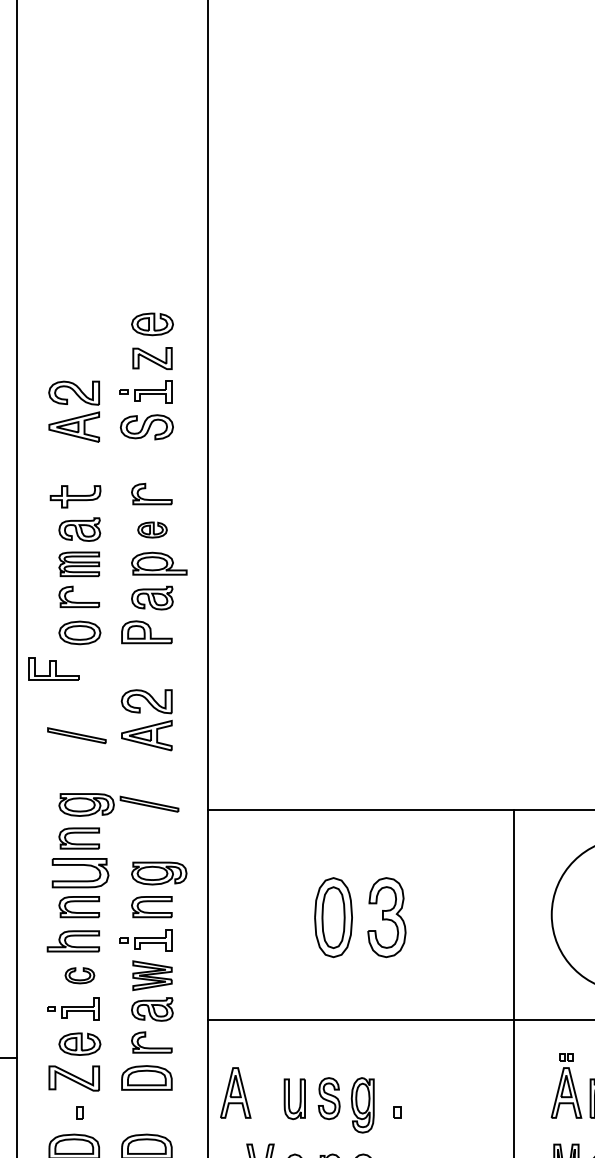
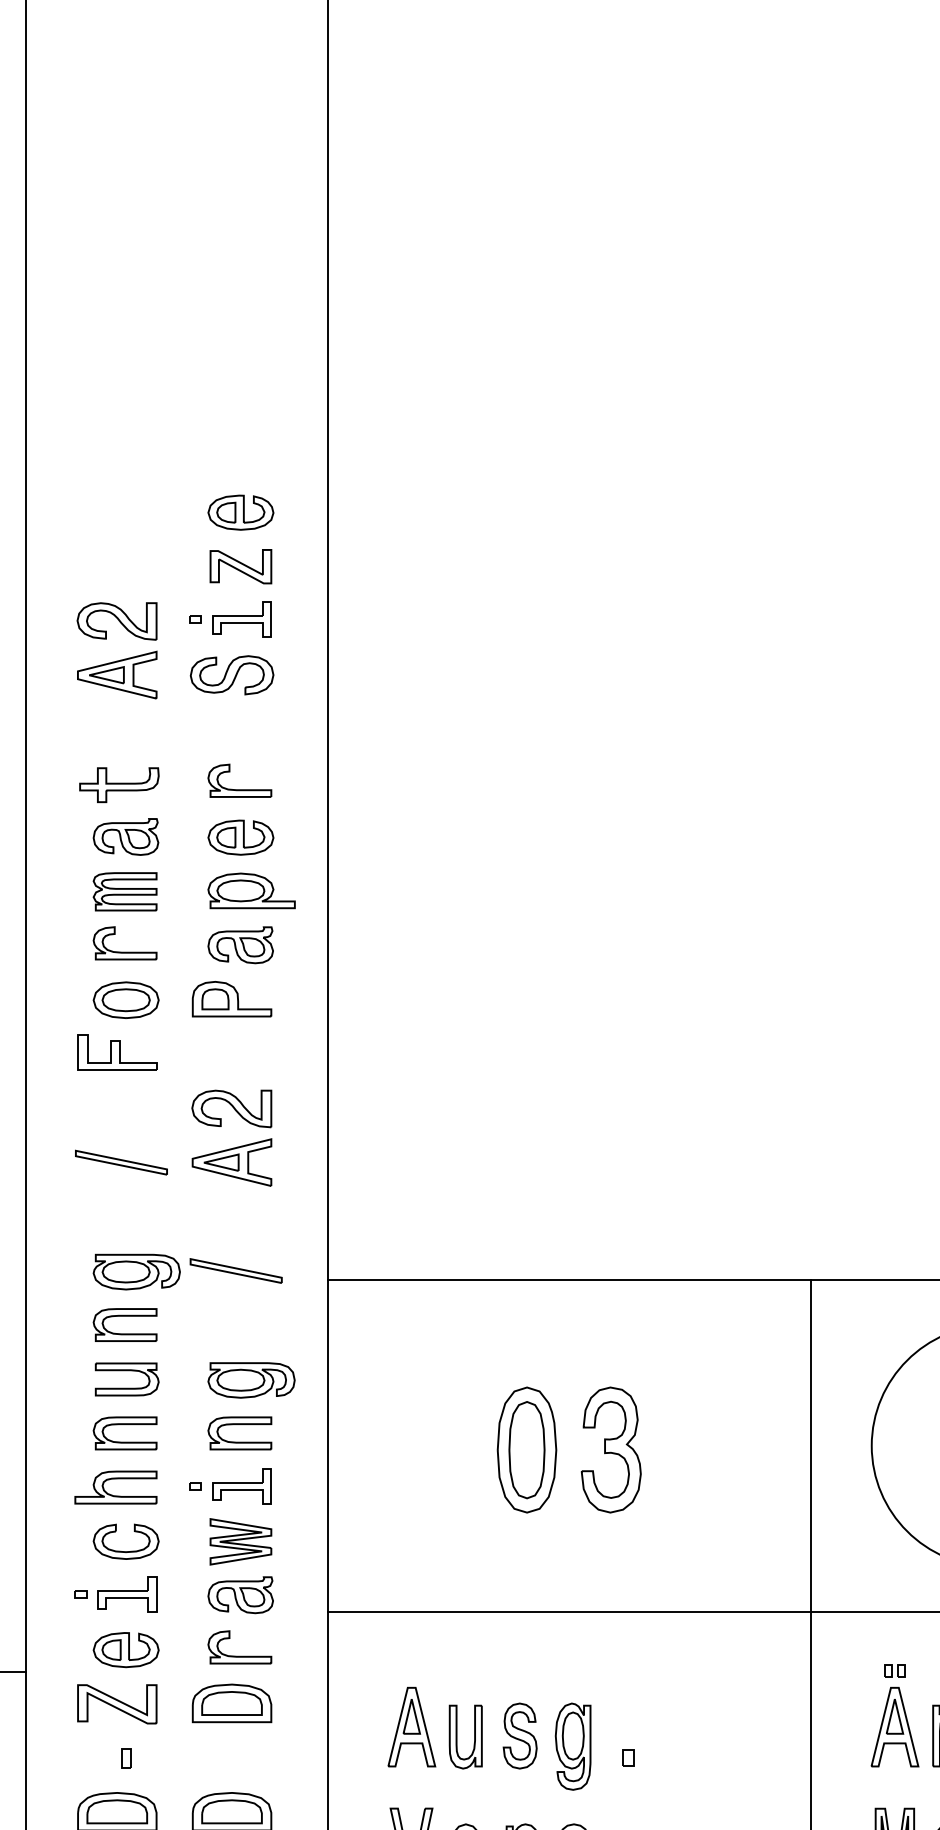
part: (152, 529) -> (240, 836), size x1.43
part: (53, 668) -> (116, 1051), moved
part: (80, 872) -> (127, 1378), size x0.71
part: (79, 975) -> (125, 1541), size x1.43
part: (235, 1092) -> (411, 1726), moved

